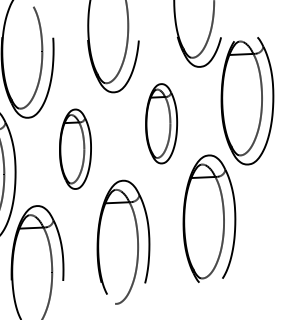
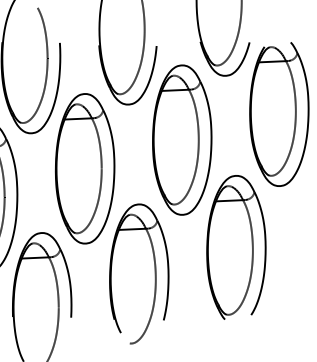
part: (161, 123) -> (182, 139), size x1.67
part: (75, 148) -> (84, 168), size x1.67

